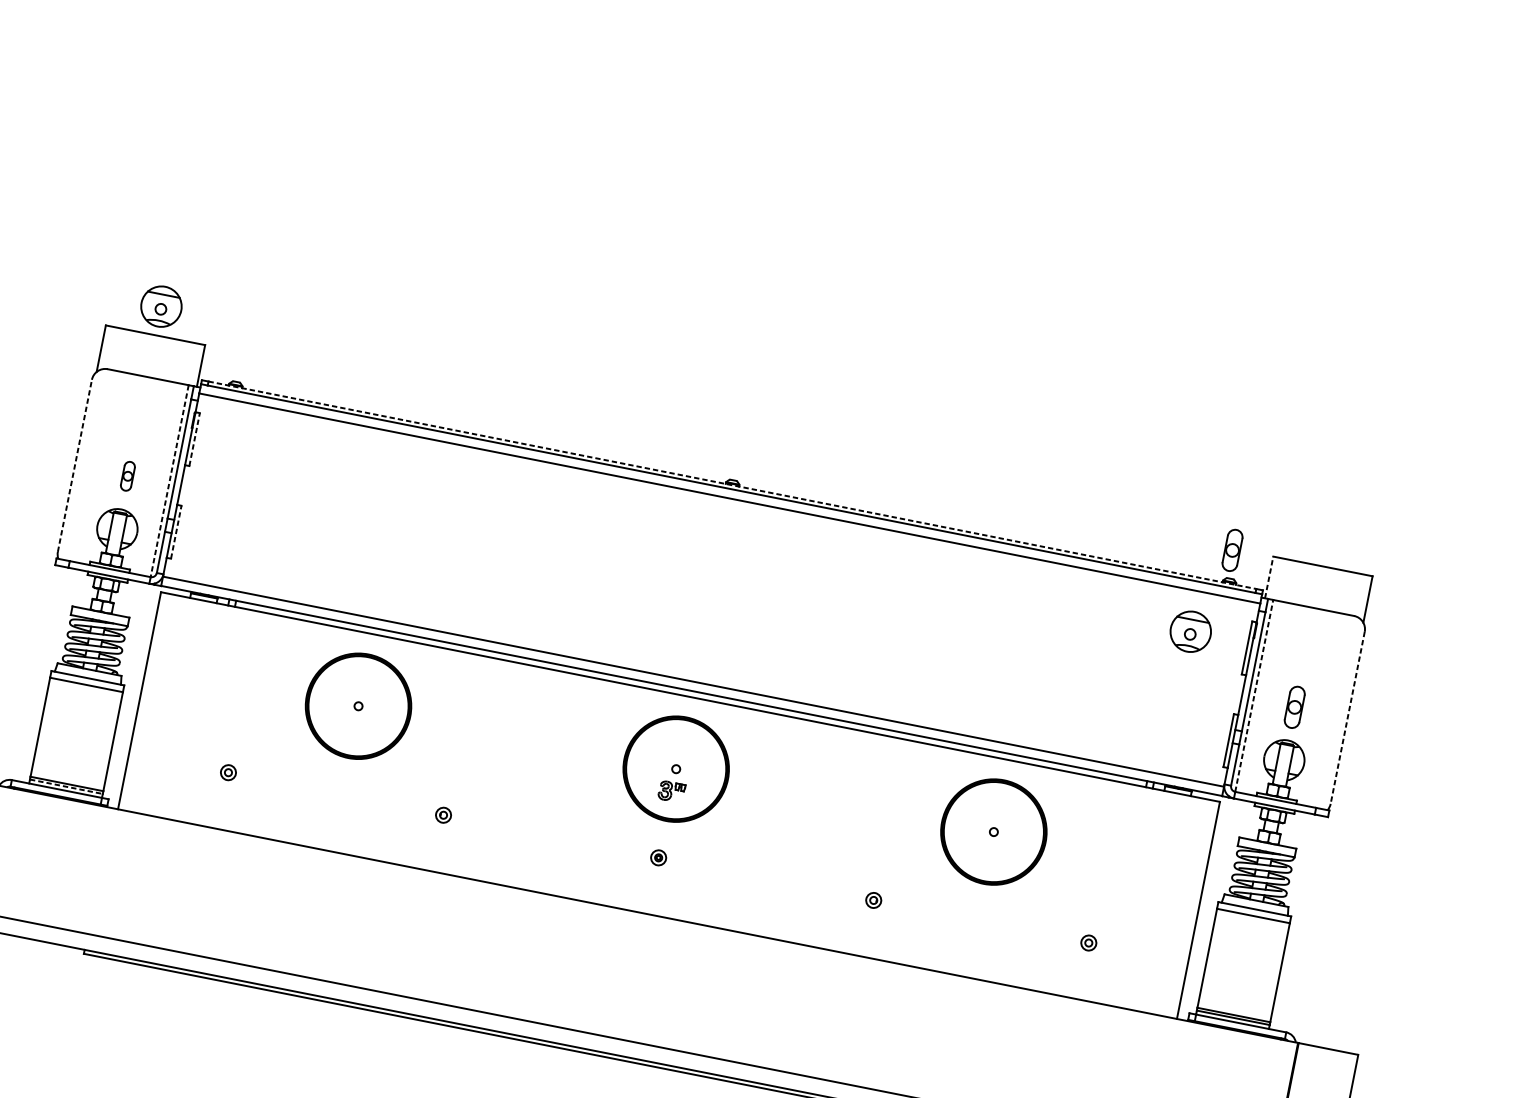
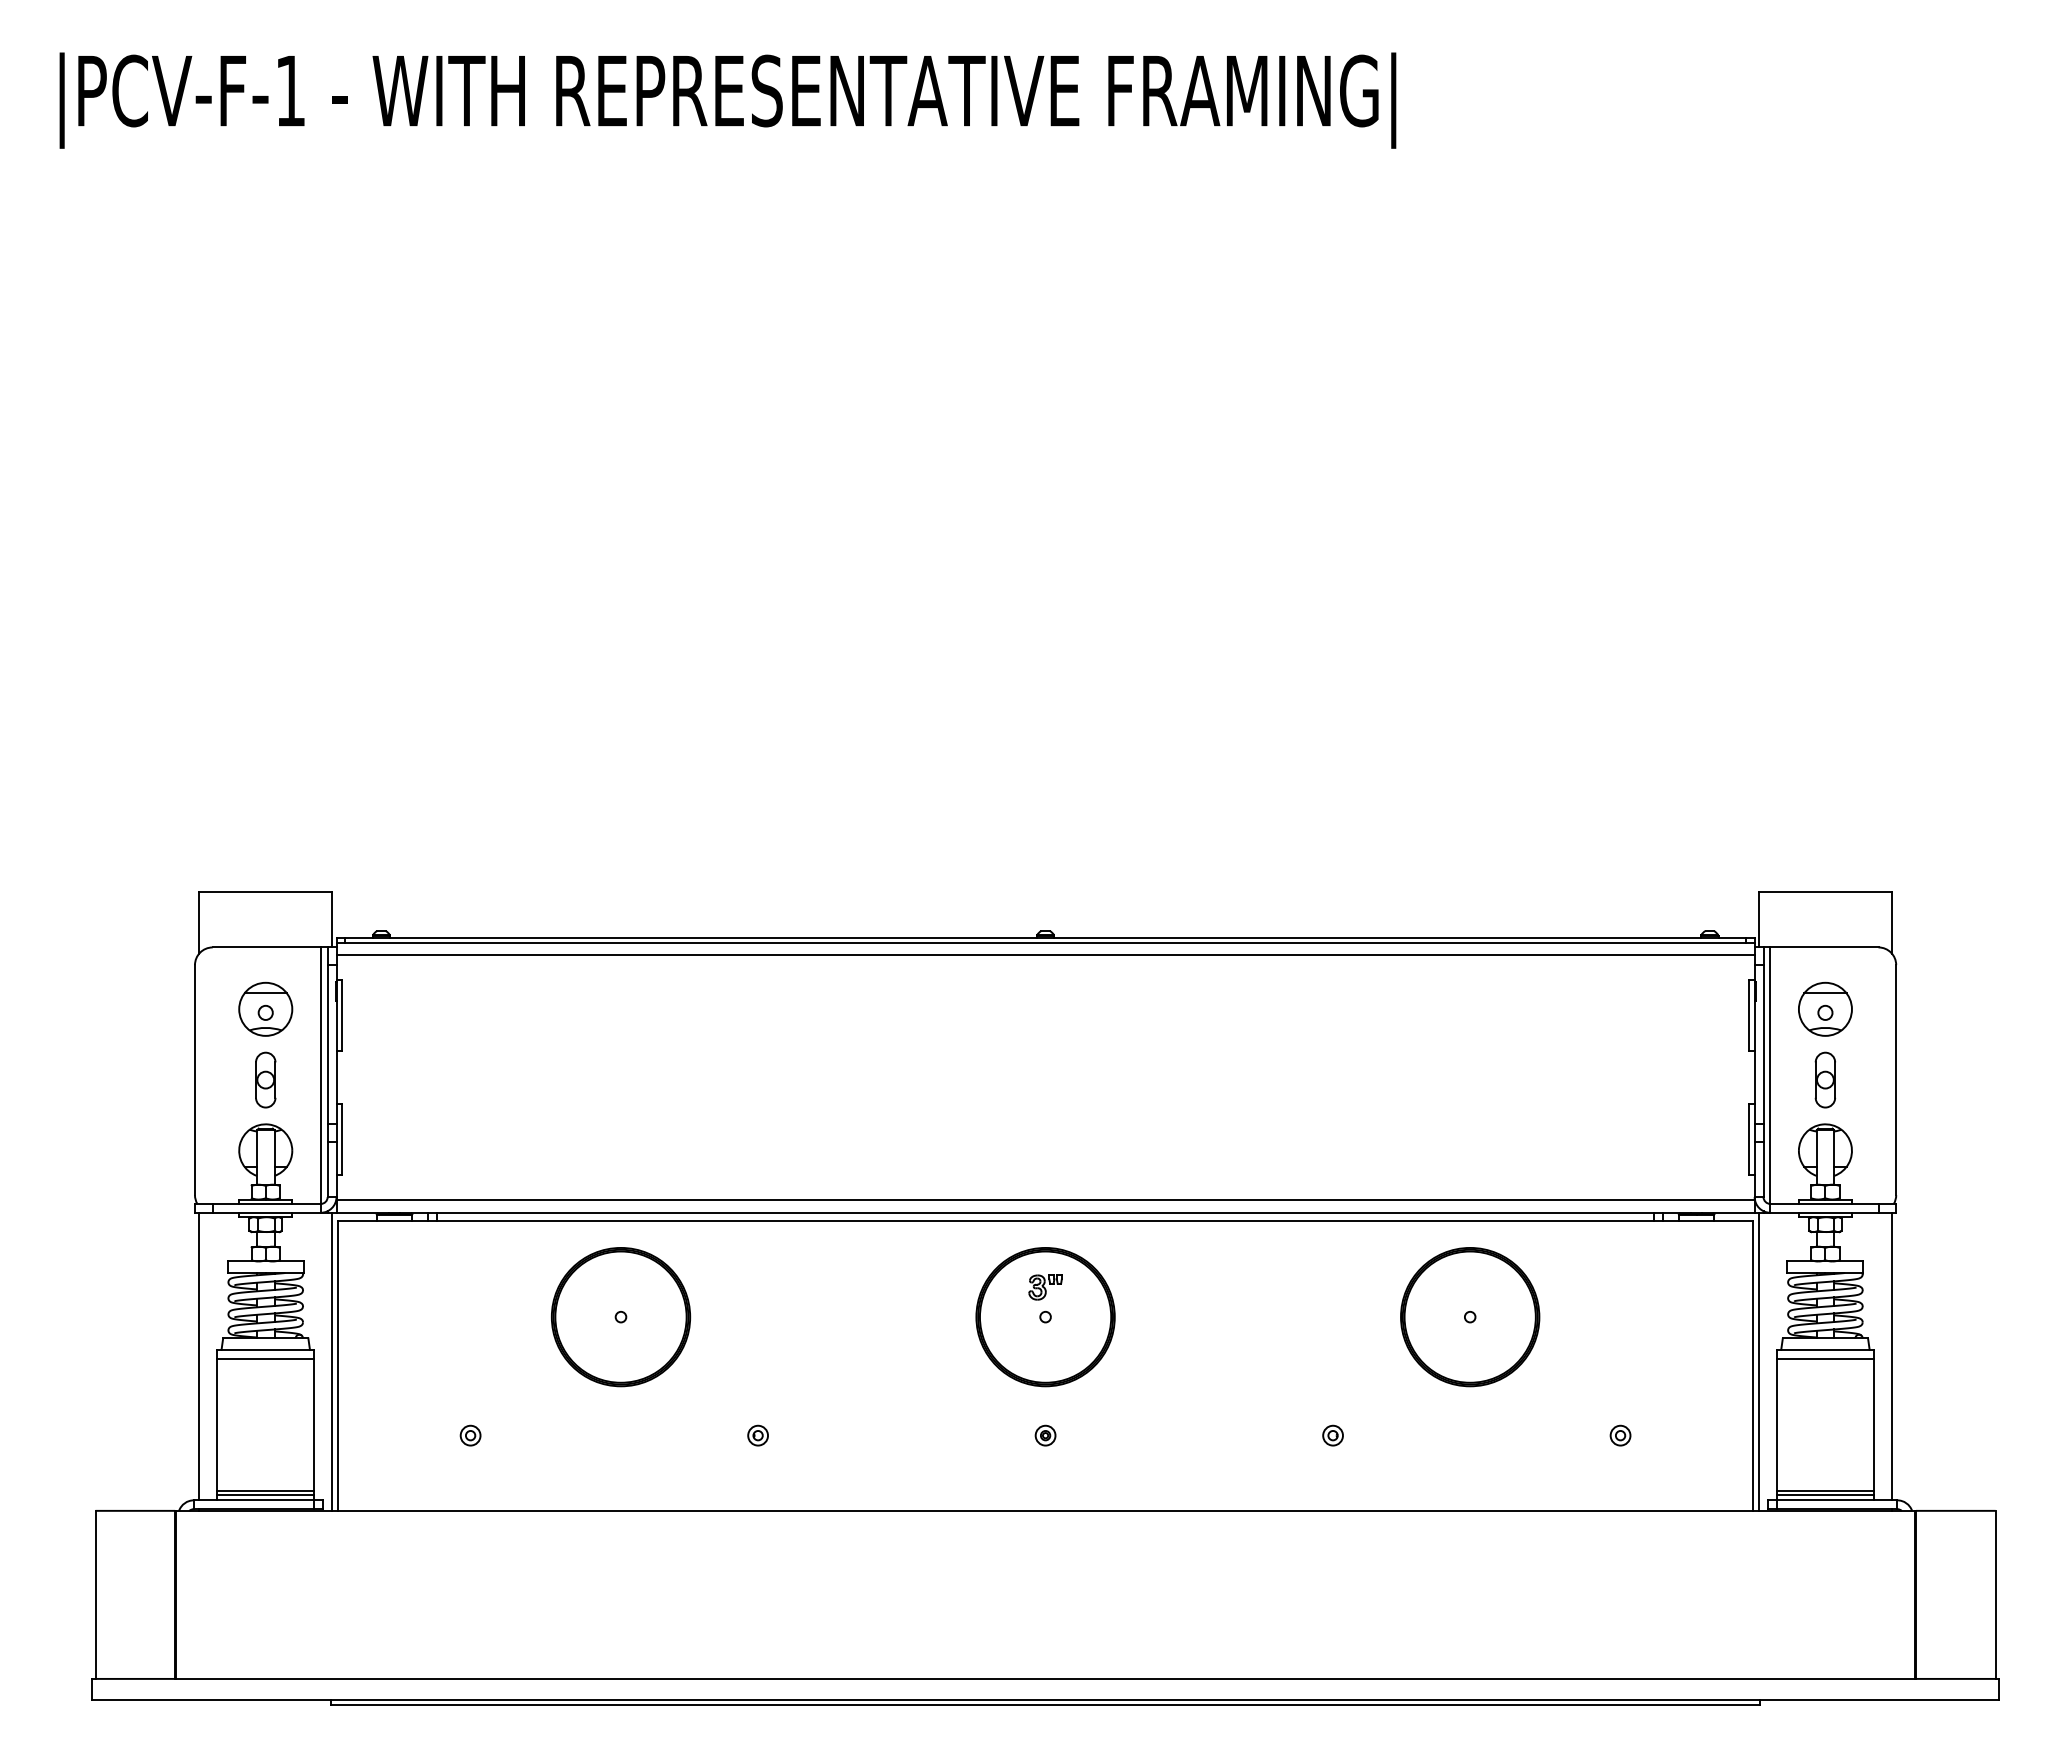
part: (161, 305) -> (265, 1008), moved
line: (194, 439) -> (342, 1015), dashed -> solid
line: (75, 466) -> (195, 1080), dashed -> solid
part: (127, 475) -> (265, 1079), size x1.43
line: (169, 481) -> (320, 1076), dashed -> solid
line: (733, 485) -> (1046, 937), dashed -> solid
line: (176, 532) -> (342, 1139), dashed -> solid
part: (1231, 549) -> (1704, 893), removed
line: (1269, 577) -> (1759, 919), dashed -> solid
part: (1190, 631) -> (1825, 1008), moved
line: (37, 673) -> (199, 1356), added
line: (1254, 695) -> (1770, 1075), dashed -> solid
line: (135, 696) -> (331, 1361), added
line: (1347, 718) -> (1896, 1080), dashed -> solid
line: (66, 787) -> (265, 1495), dashed -> solid
part: (671, 791) -> (1045, 1287), moved
line: (1203, 908) -> (1759, 1361), added
line: (1304, 924) -> (1892, 1356), added

